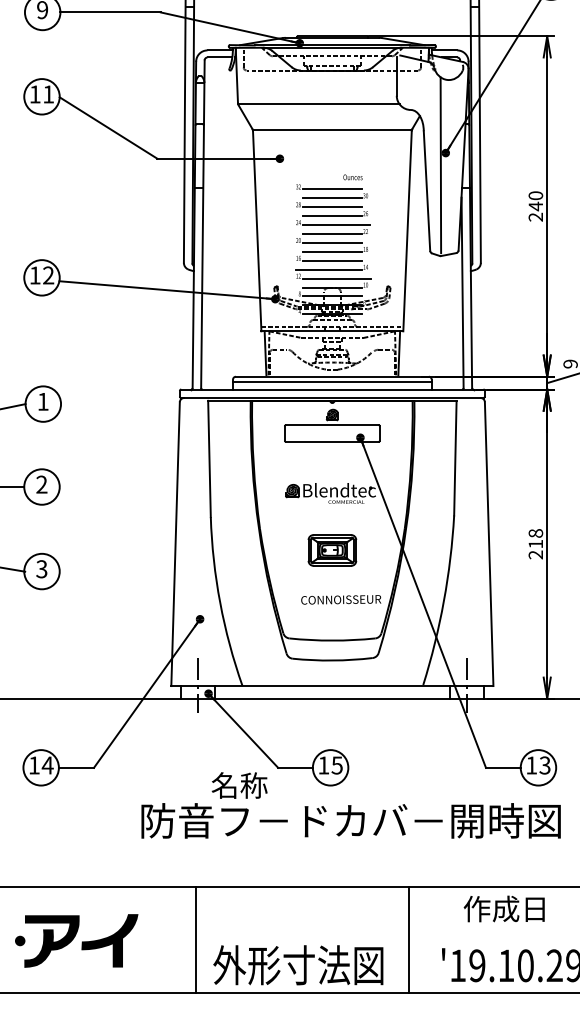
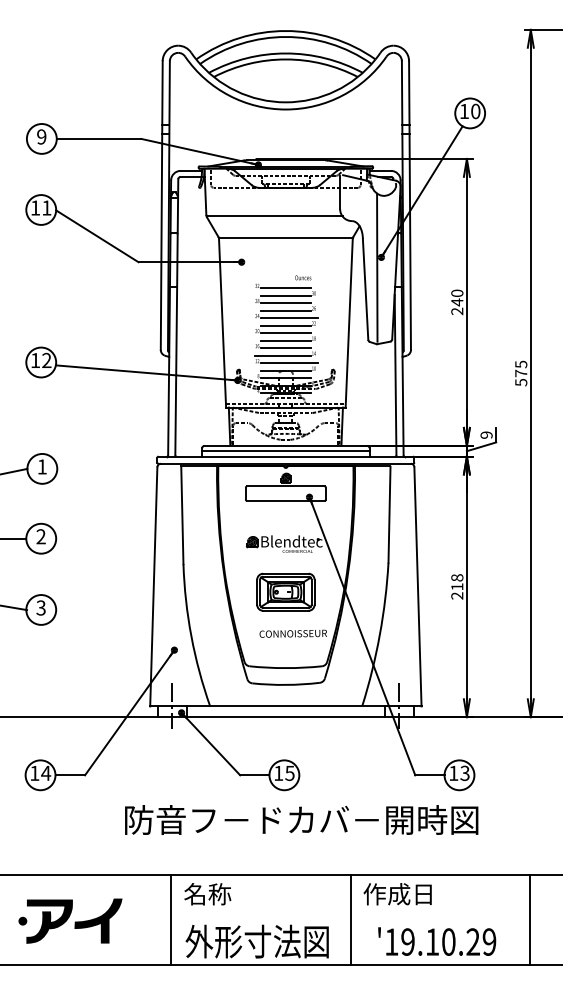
part: (331, 549) -> (285, 591), size x1.43
text: (239, 785) -> (207, 894), moved
text: (504, 909) -> (397, 894), moved

